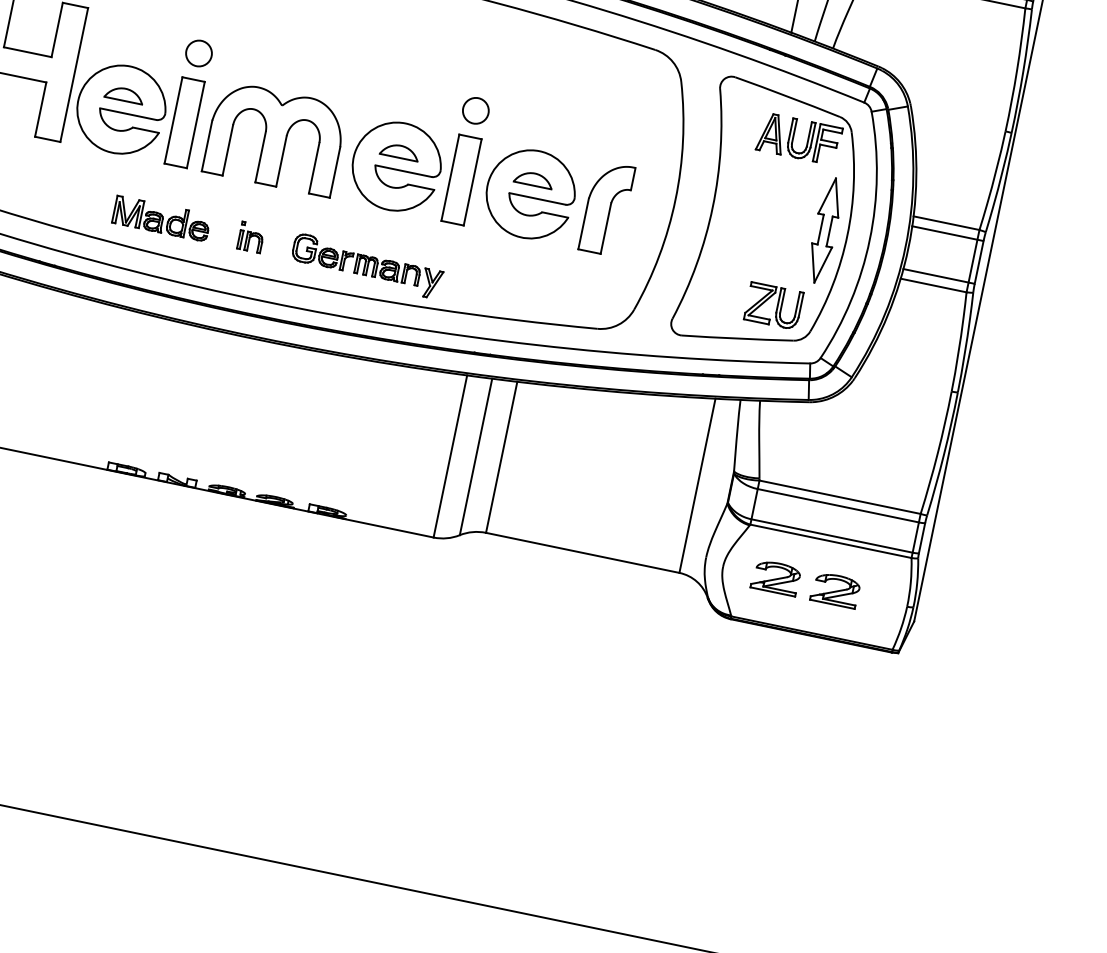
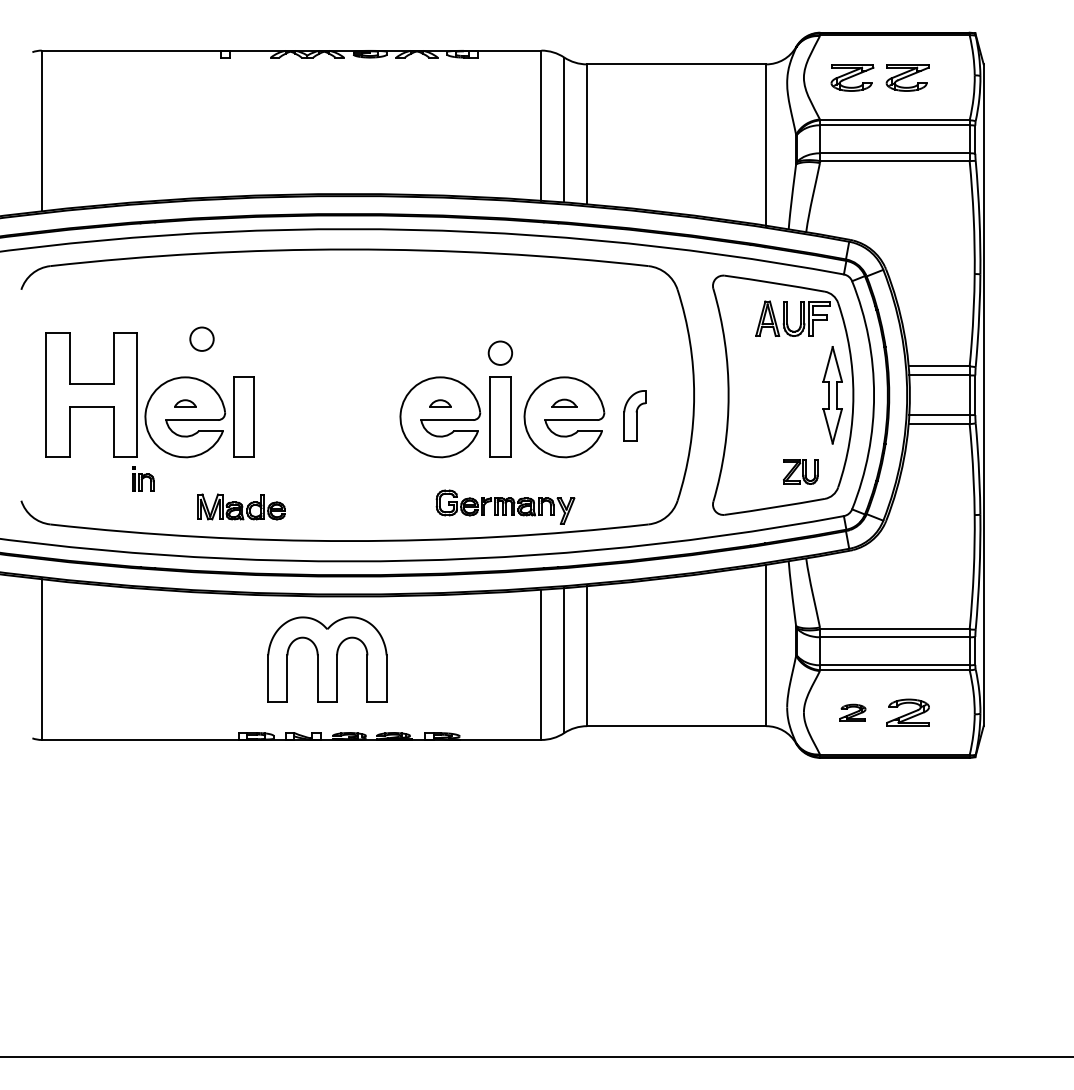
circle: (198, 52) -> (201, 338), moved
part: (124, 94) -> (185, 403), size x0.6
part: (275, 138) -> (327, 659), moved
part: (399, 151) -> (440, 403), size x0.6
part: (533, 179) -> (564, 403), size x0.7
part: (606, 208) -> (634, 415), size x0.6
part: (251, 236) -> (143, 478), moved
part: (367, 265) -> (505, 506), moved
part: (773, 305) -> (800, 471), size x0.7
part: (775, 577) -> (852, 712), size x0.6

